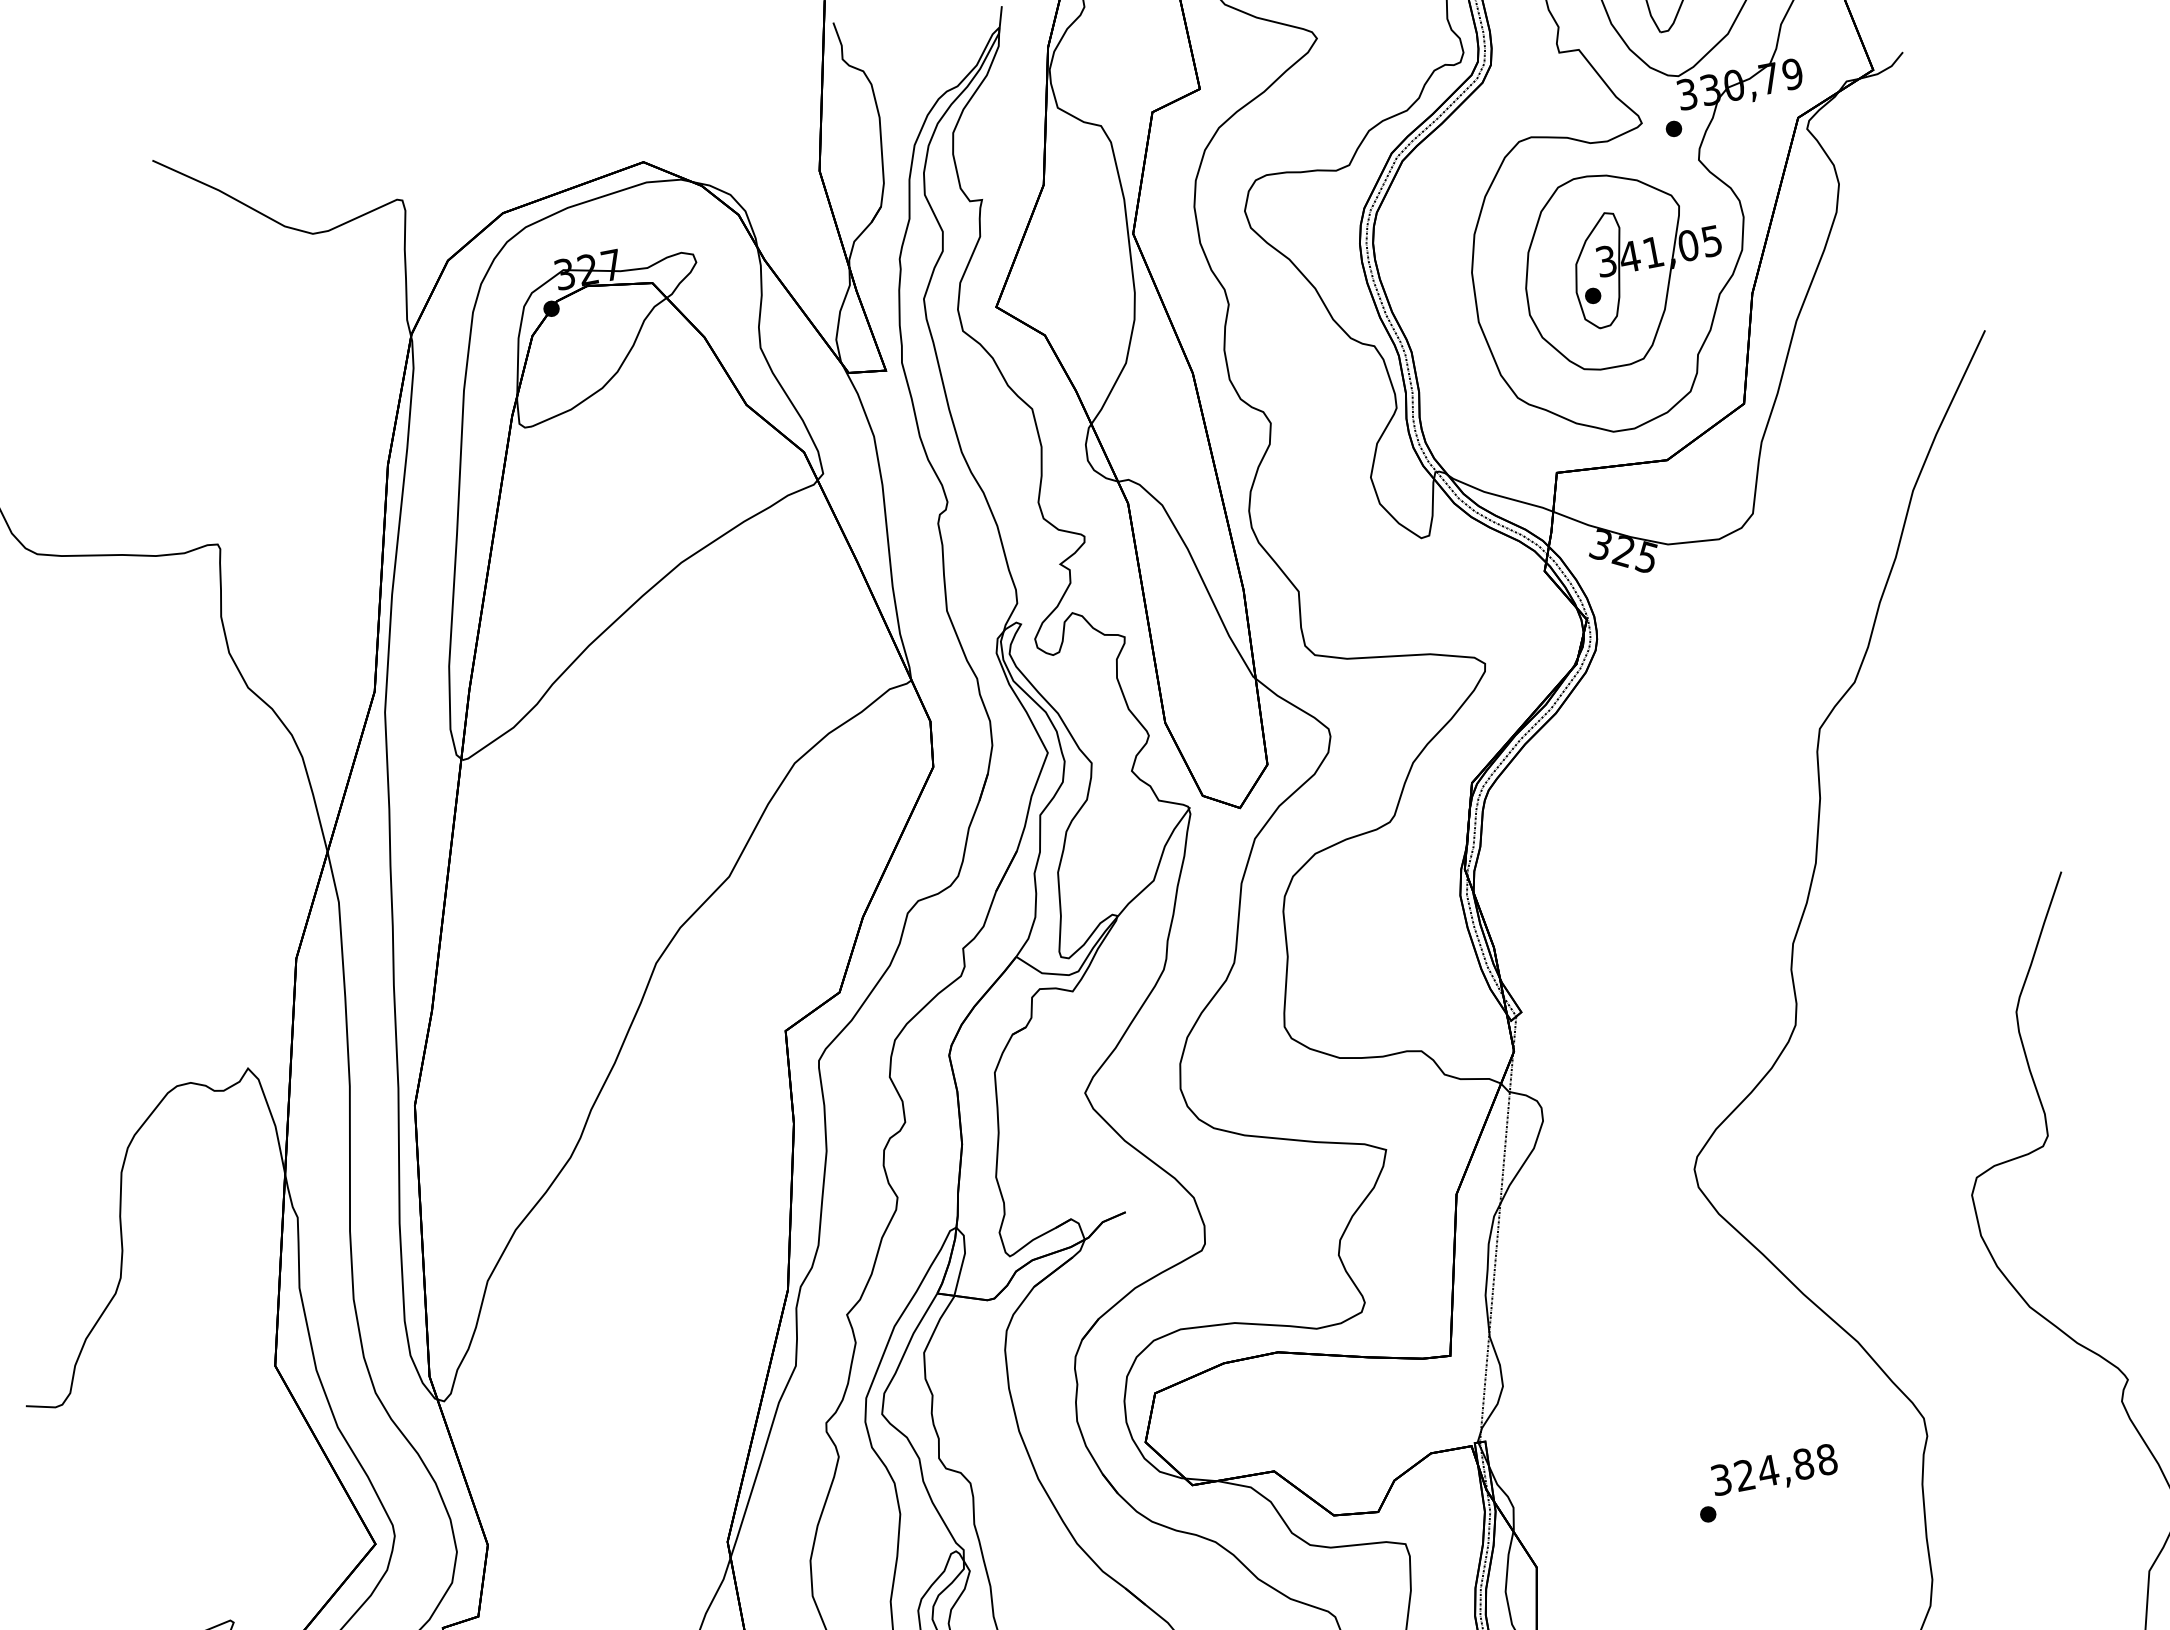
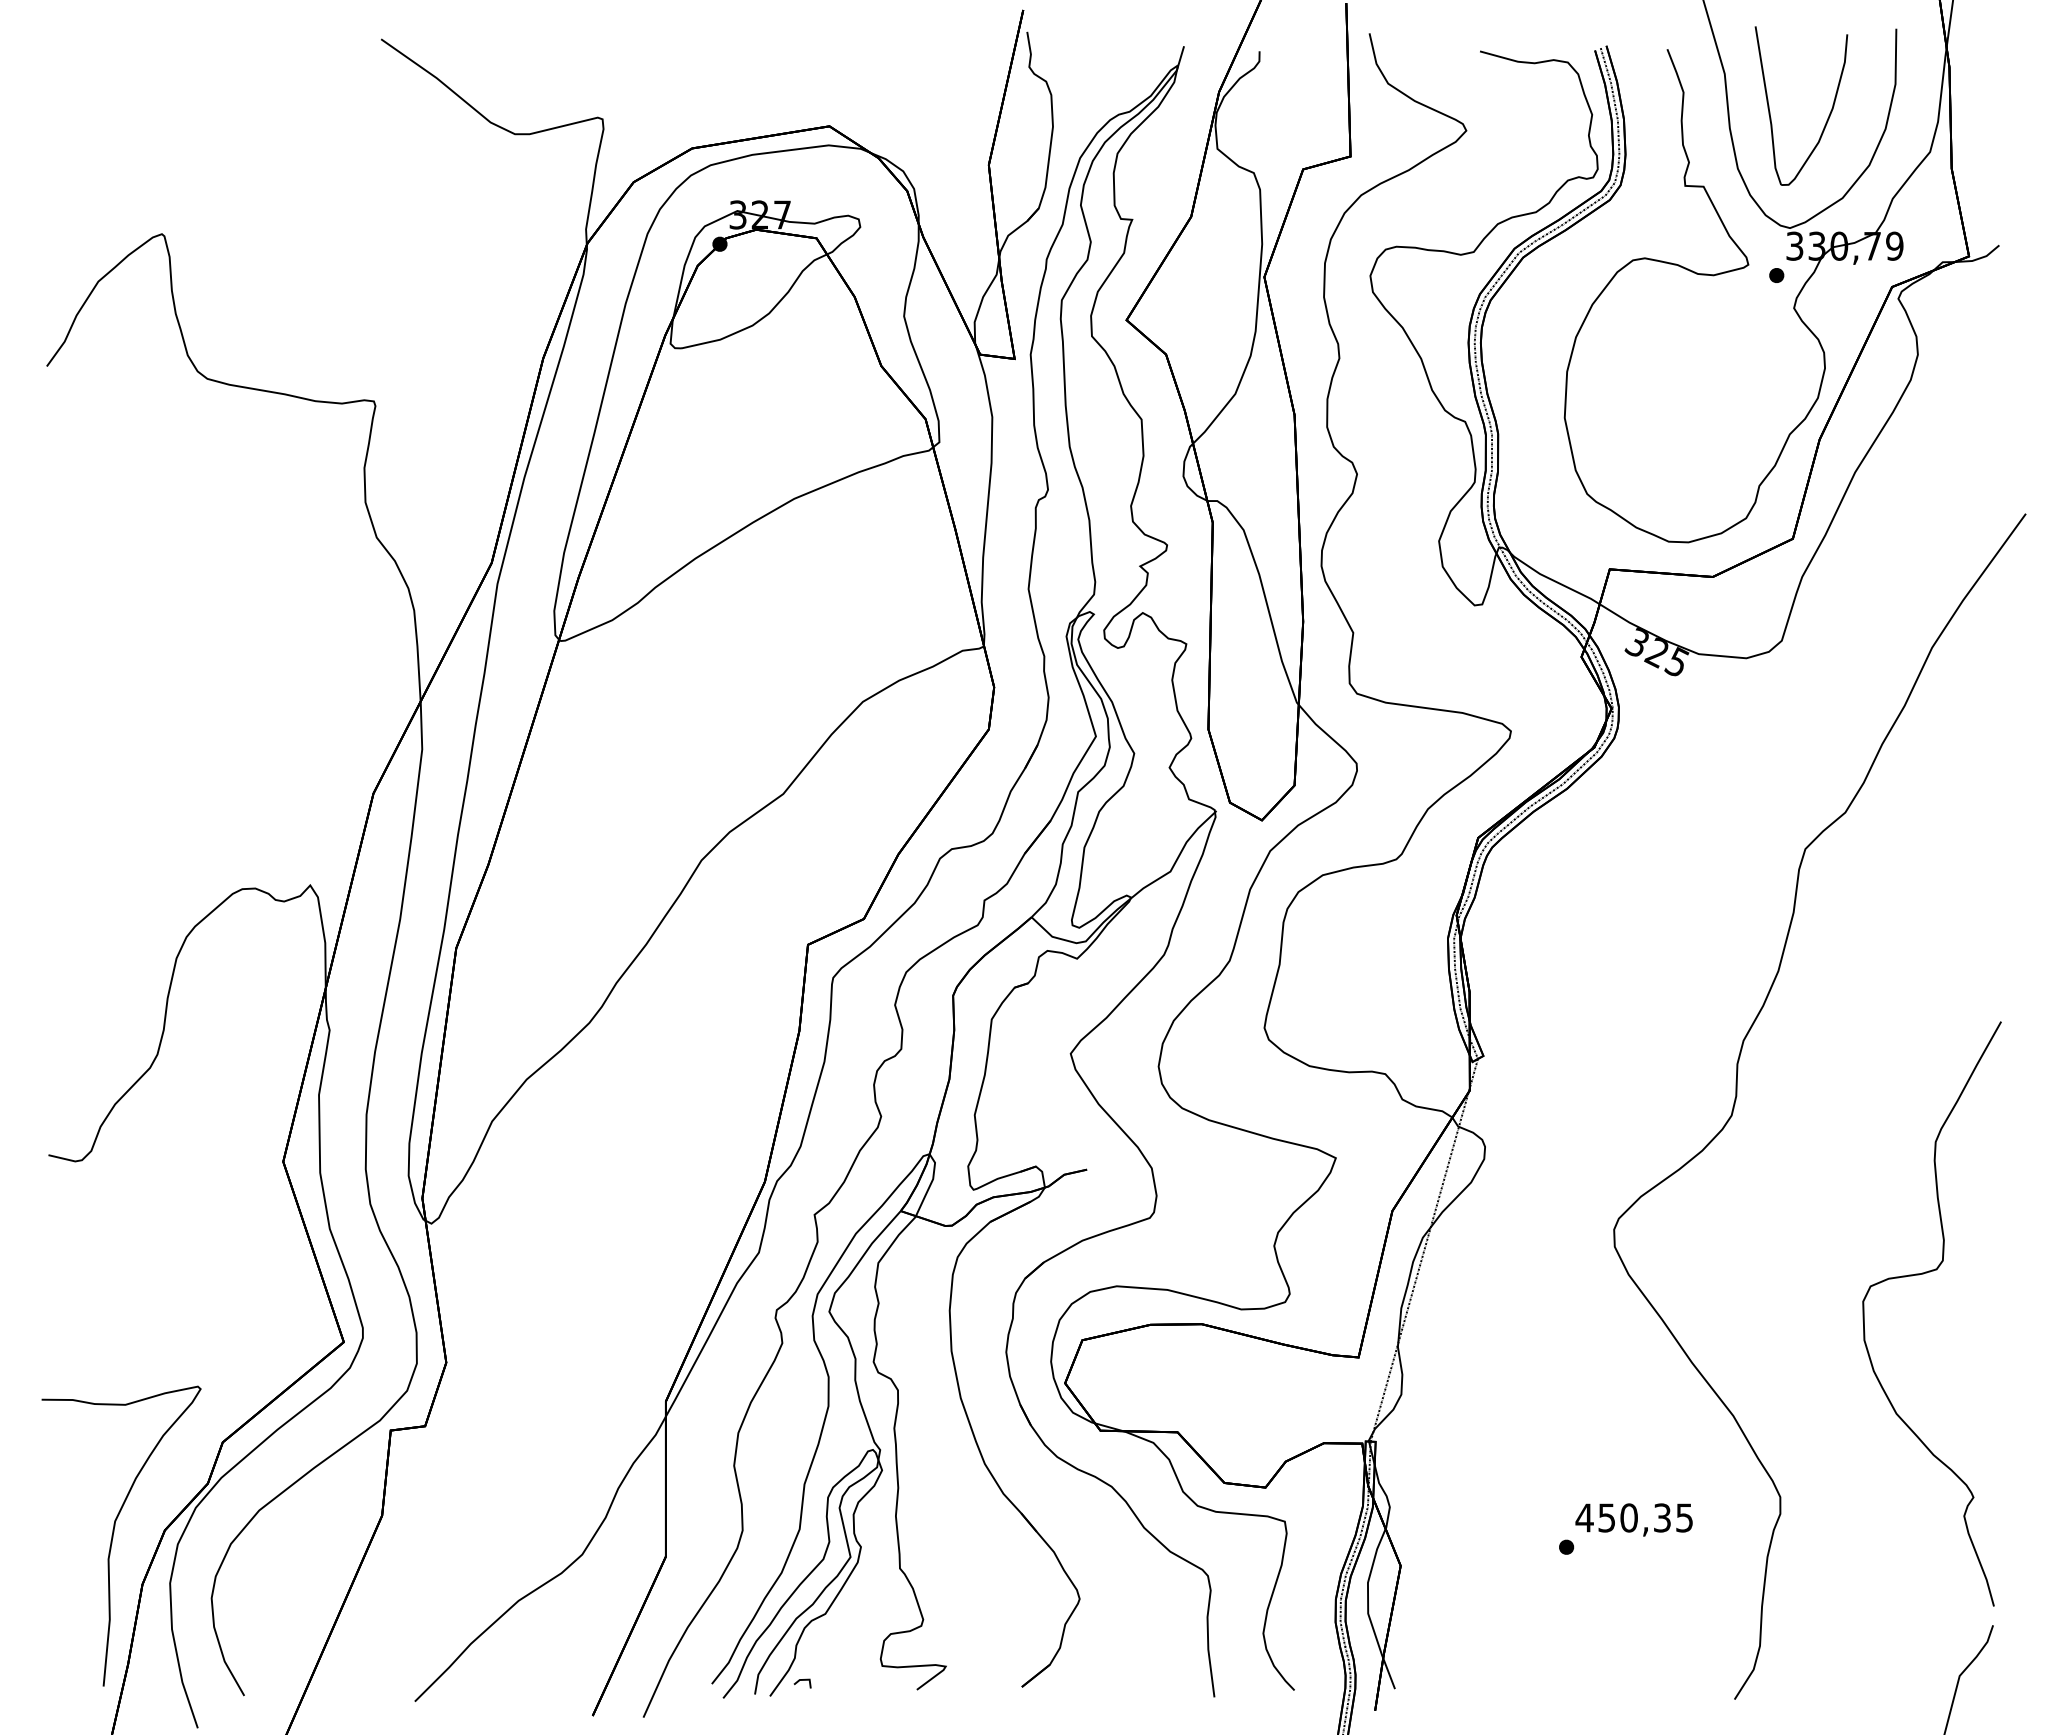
part: (1622, 266) -> (1705, 392), removed
text: (1773, 1469) -> (1634, 1517), 324,88 -> 450,35

